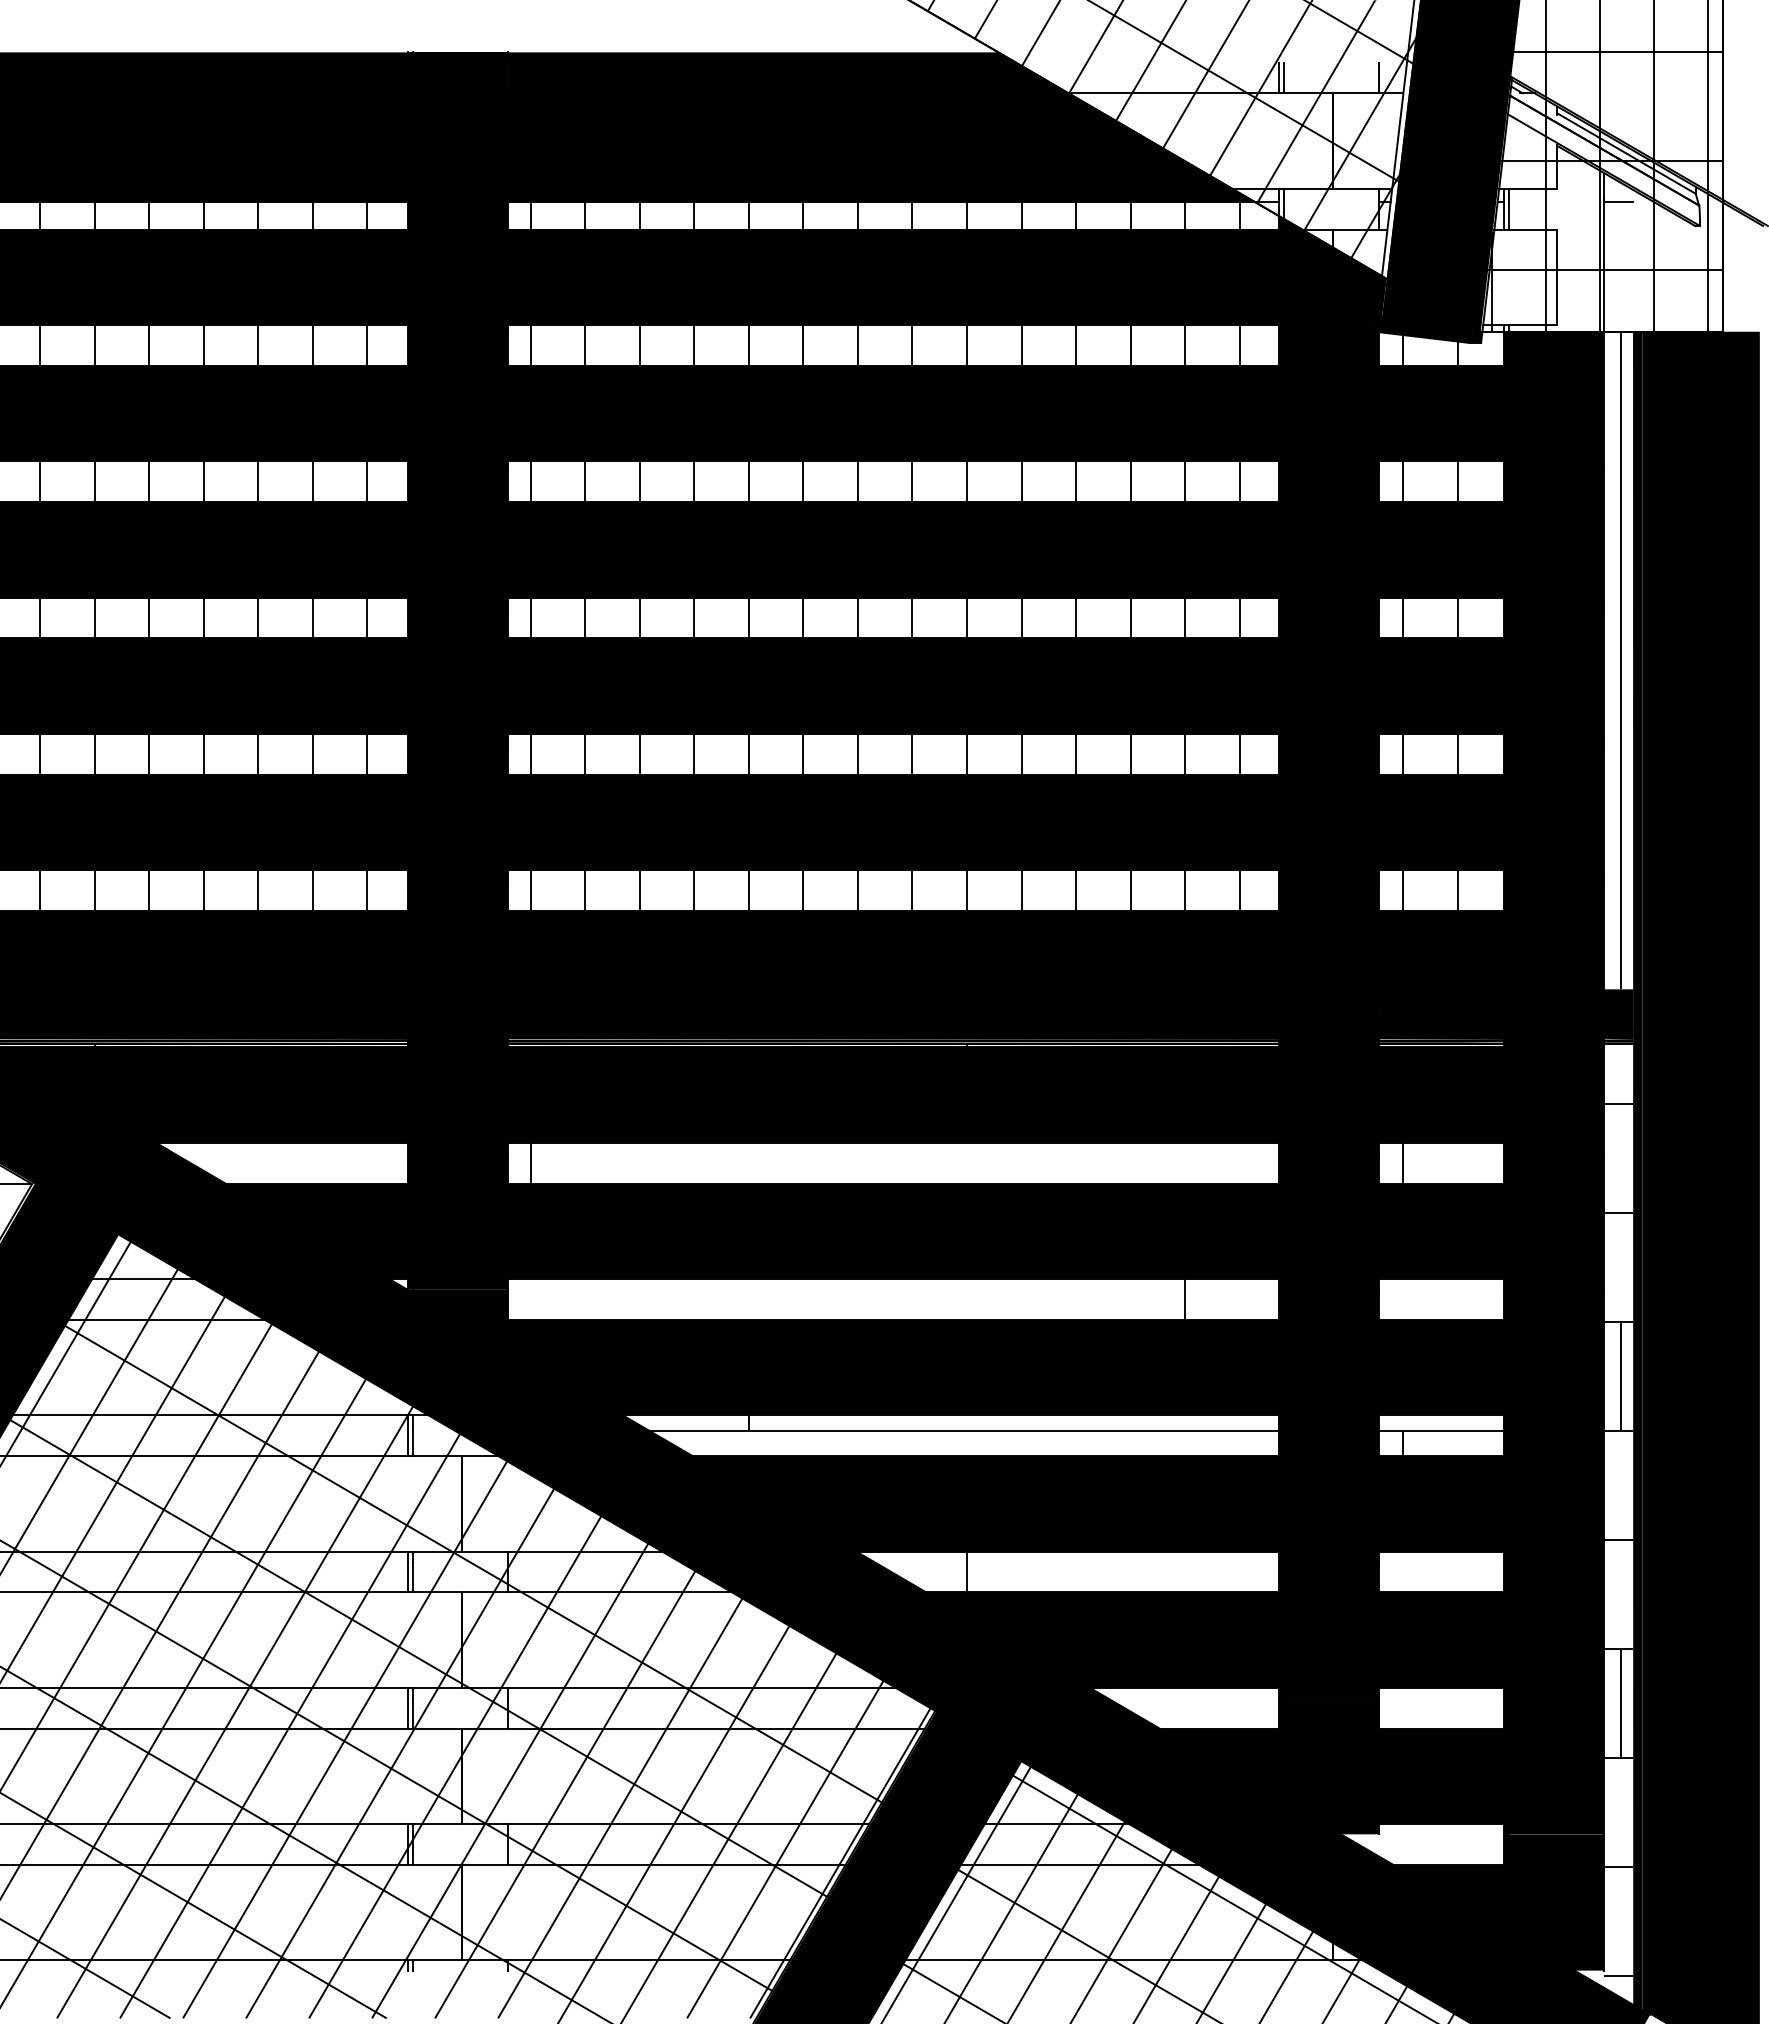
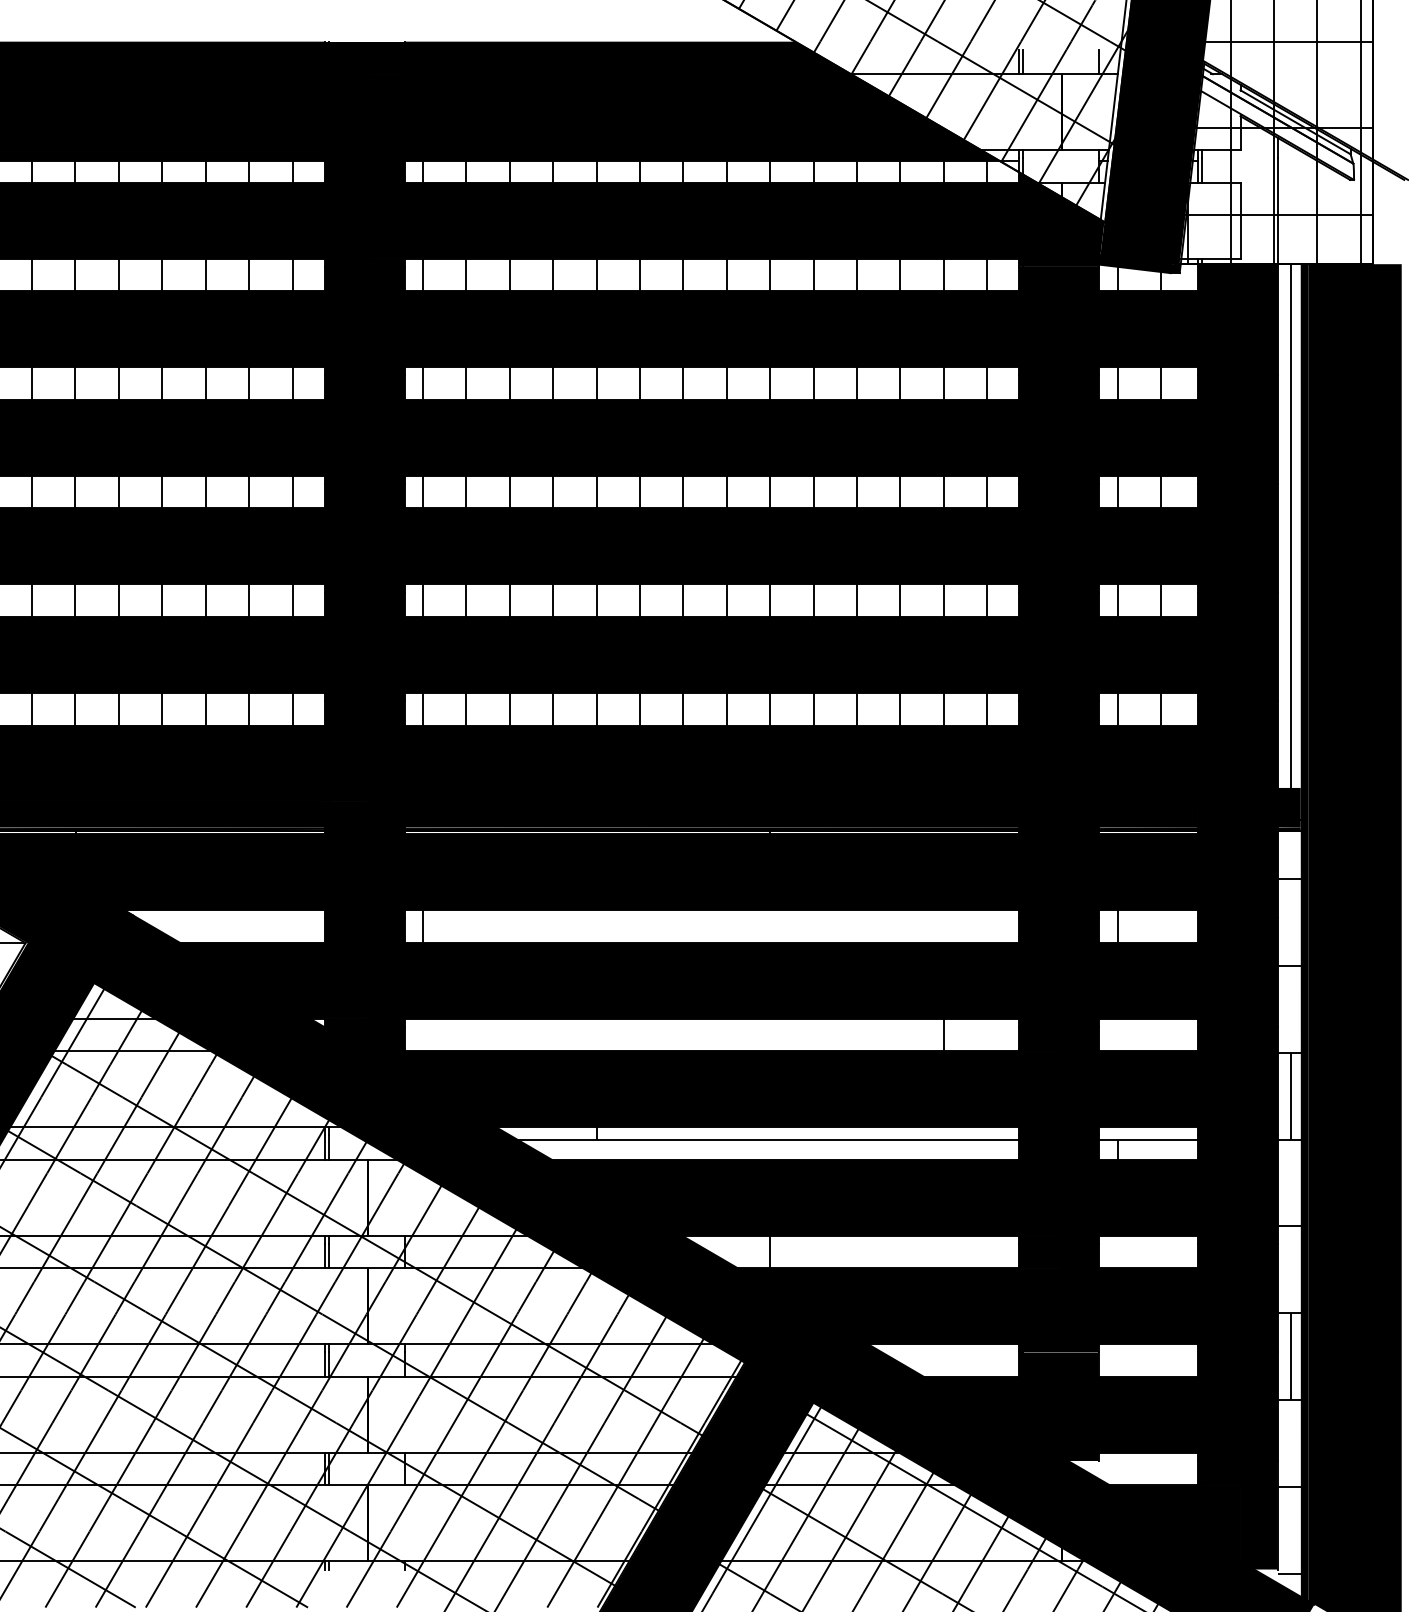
line: (1618, 202) -> (1289, 161), removed

